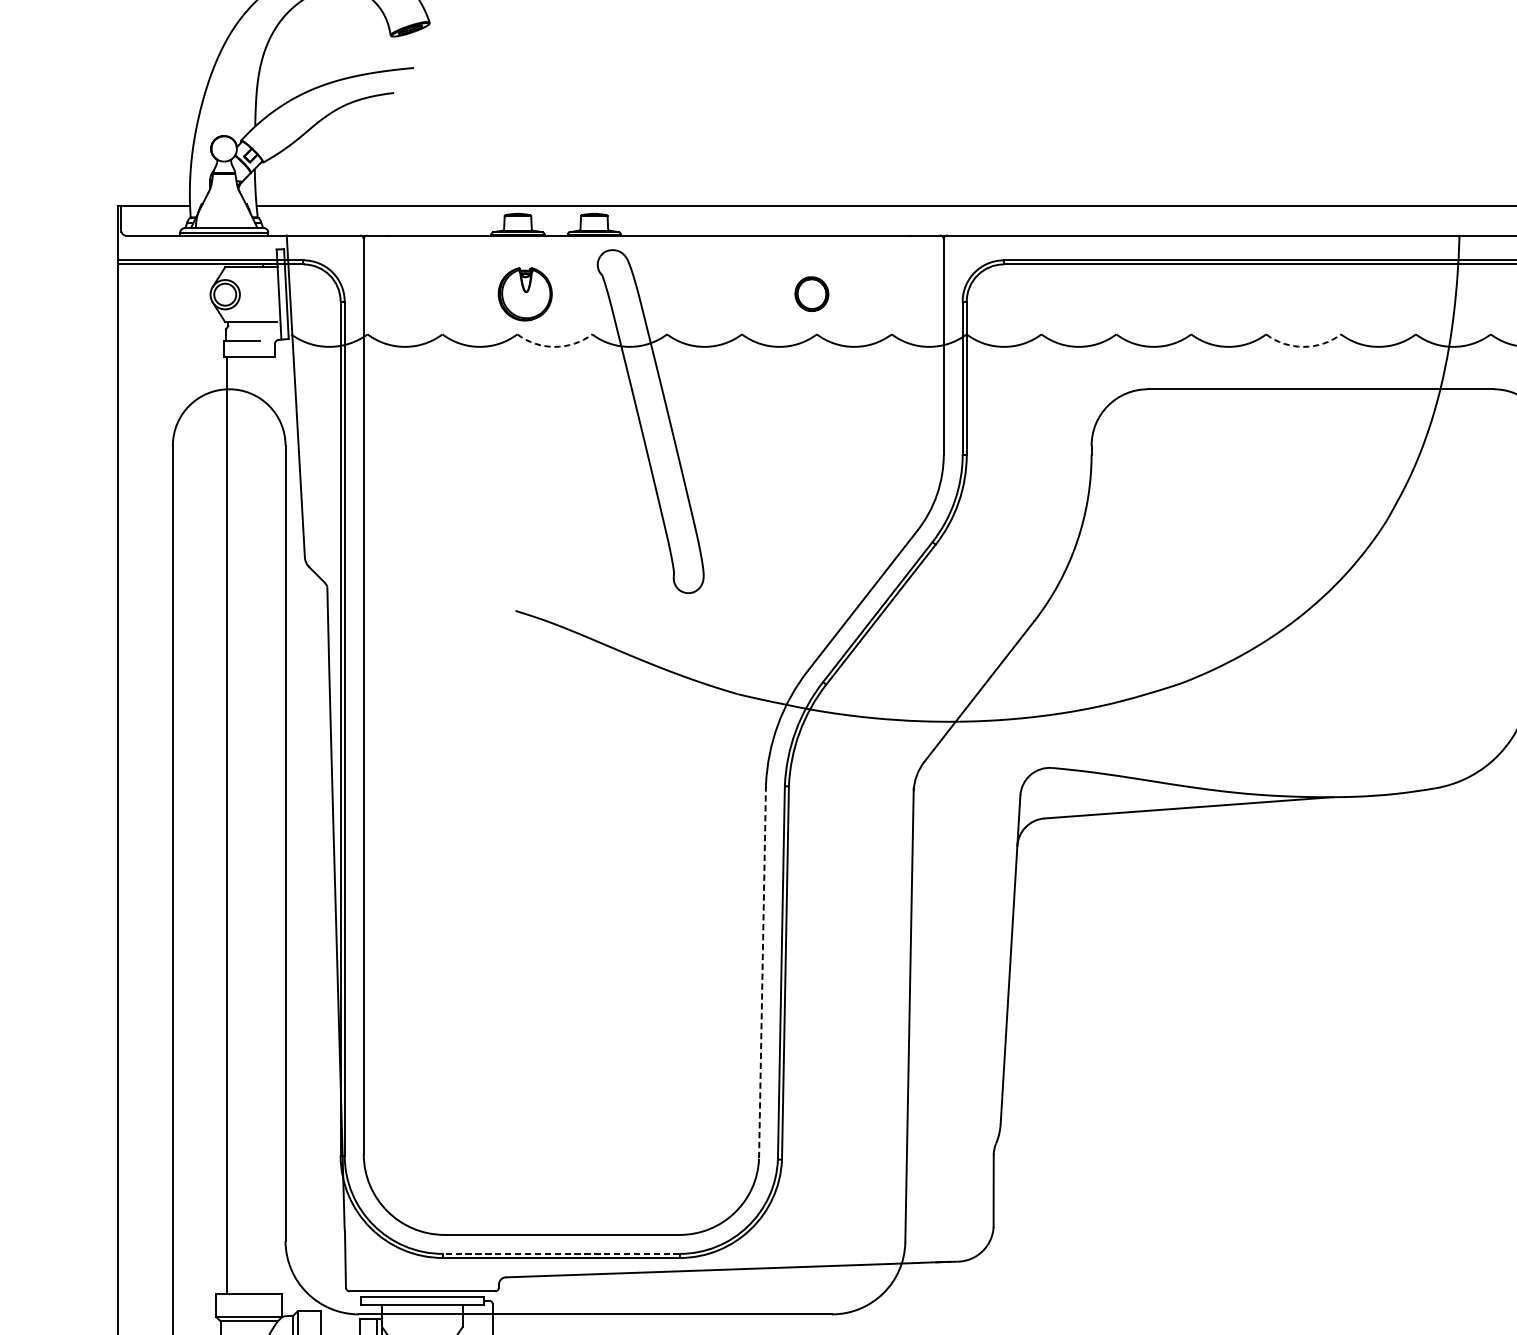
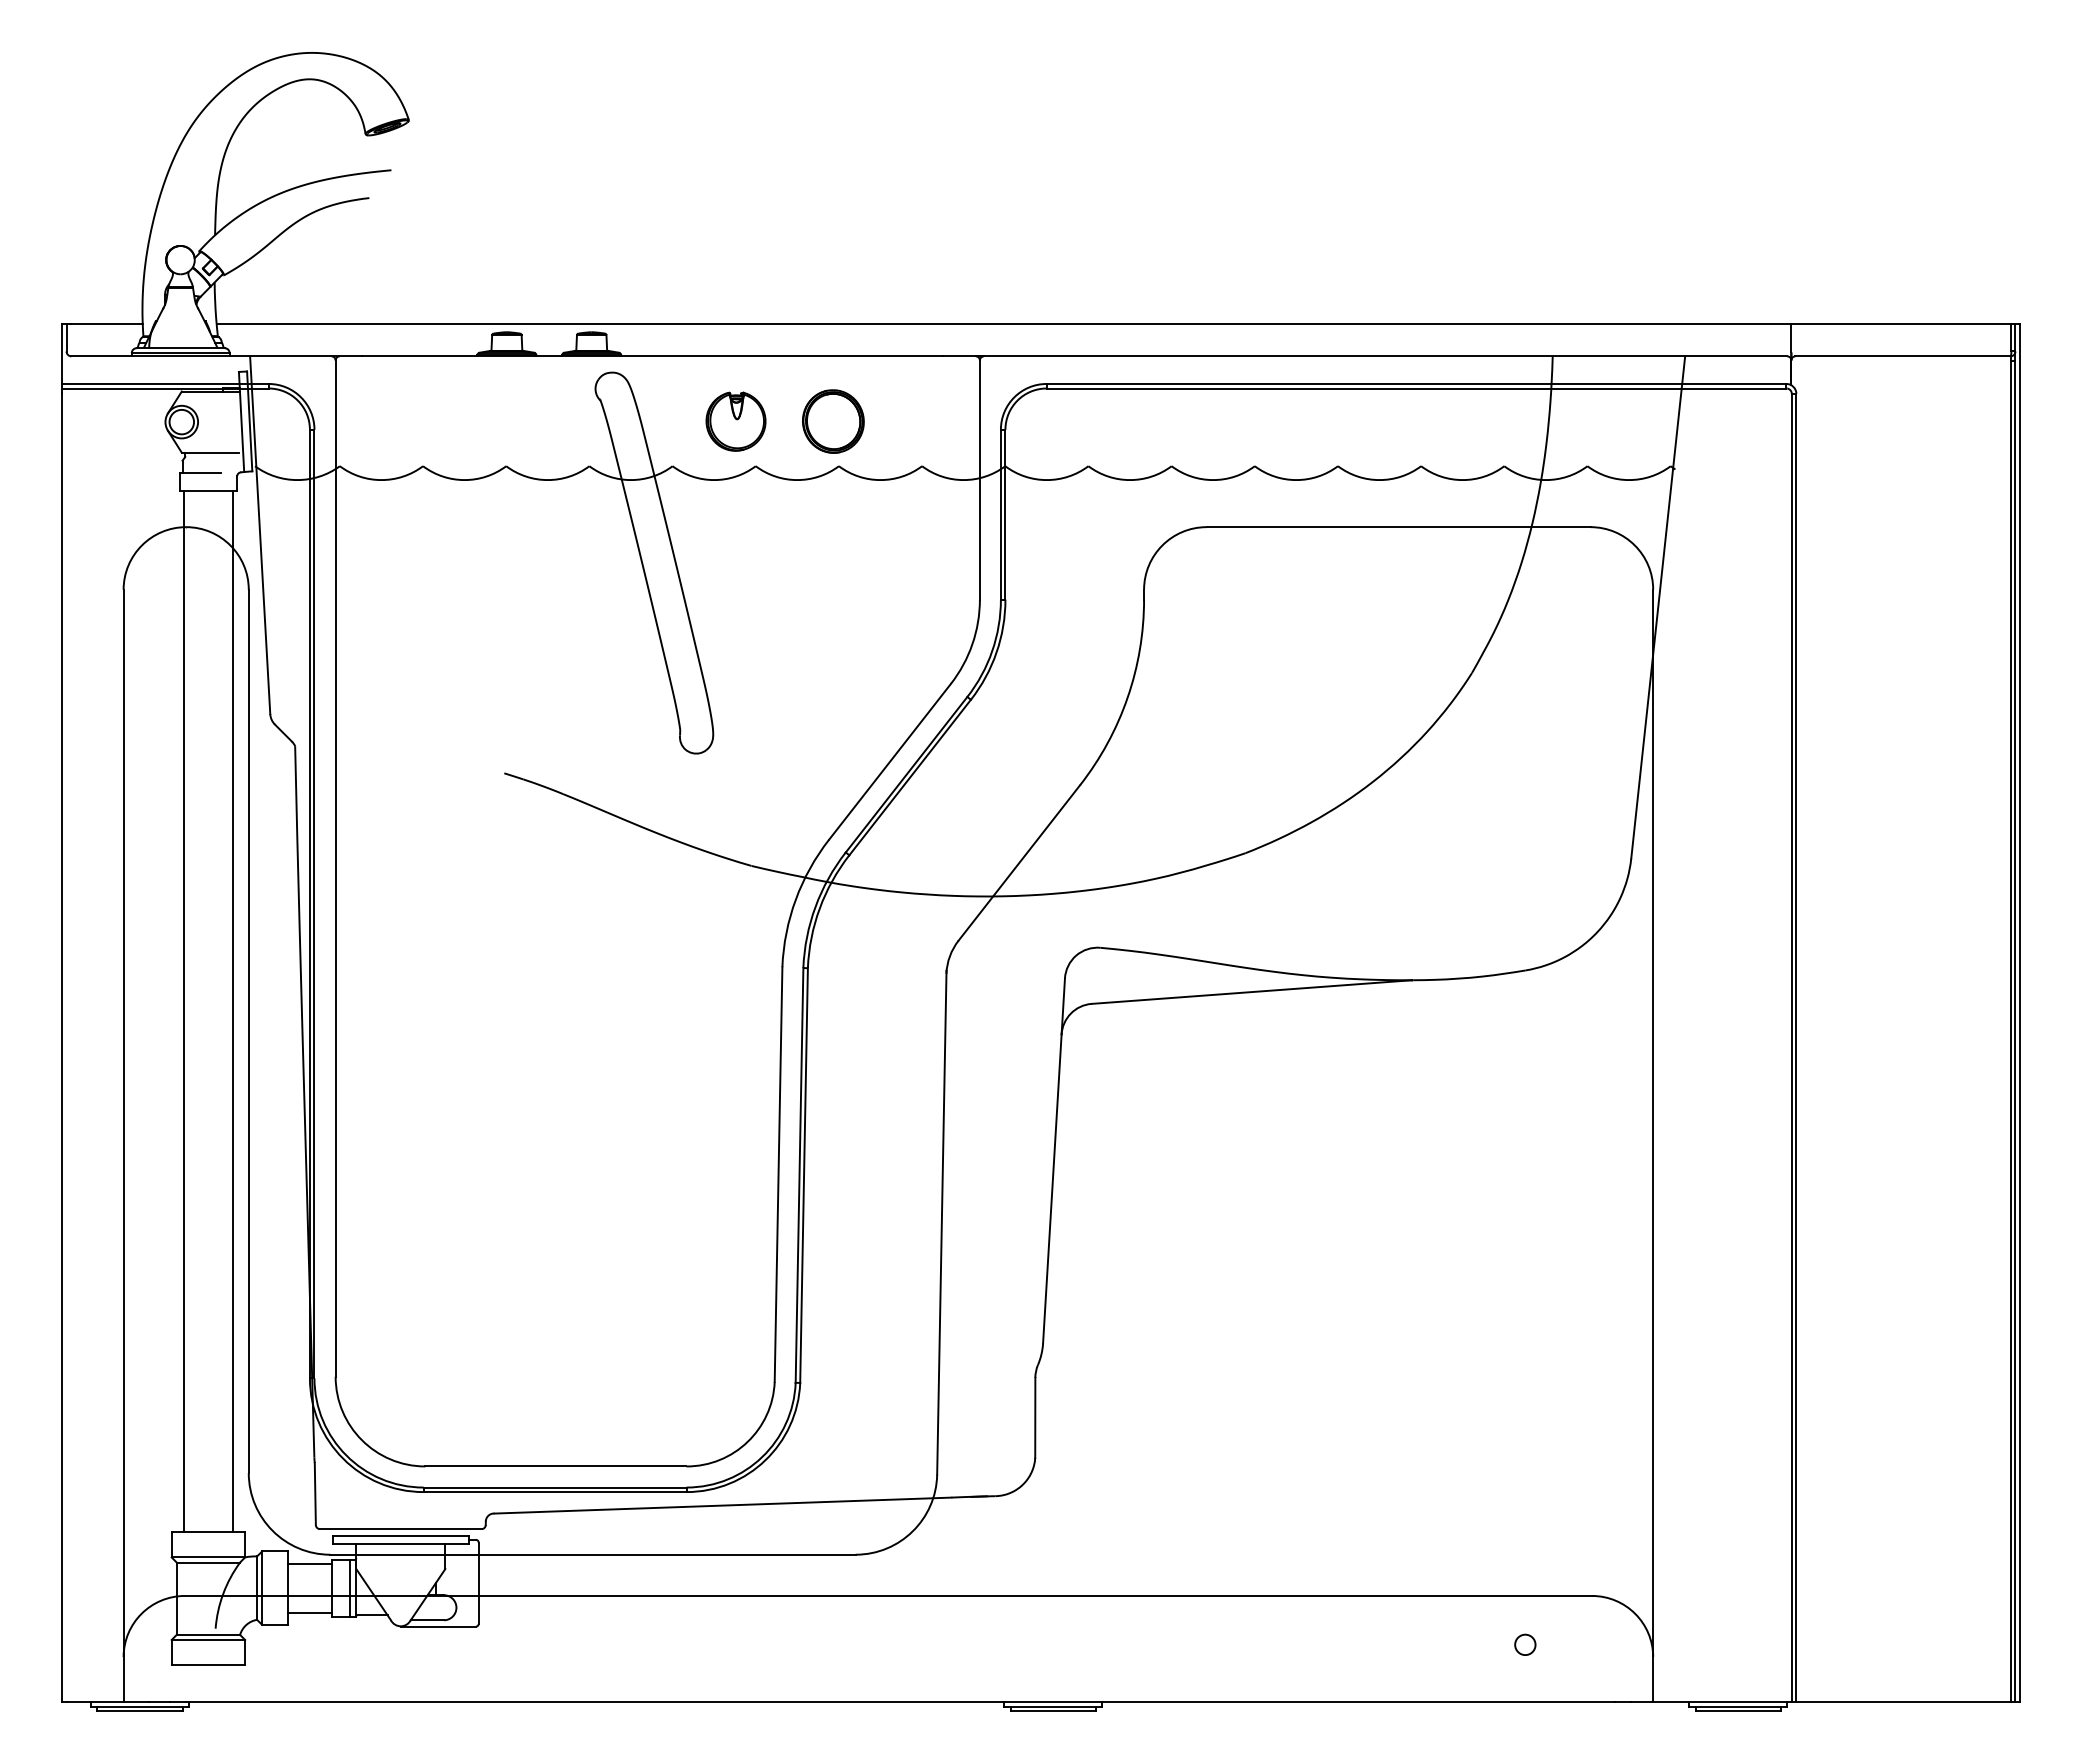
part: (524, 294) -> (735, 421), moved
part: (811, 294) -> (833, 421), size x1.67
arc: (554, 347) -> (547, 480), dashed -> solid
arc: (1303, 347) -> (1379, 480), dashed -> solid
line: (270, 825) -> (232, 1011), added
line: (762, 972) -> (778, 1175), dashed -> solid
line: (560, 1253) -> (554, 1487), dashed -> solid
line: (340, 1323) -> (309, 1564), added

